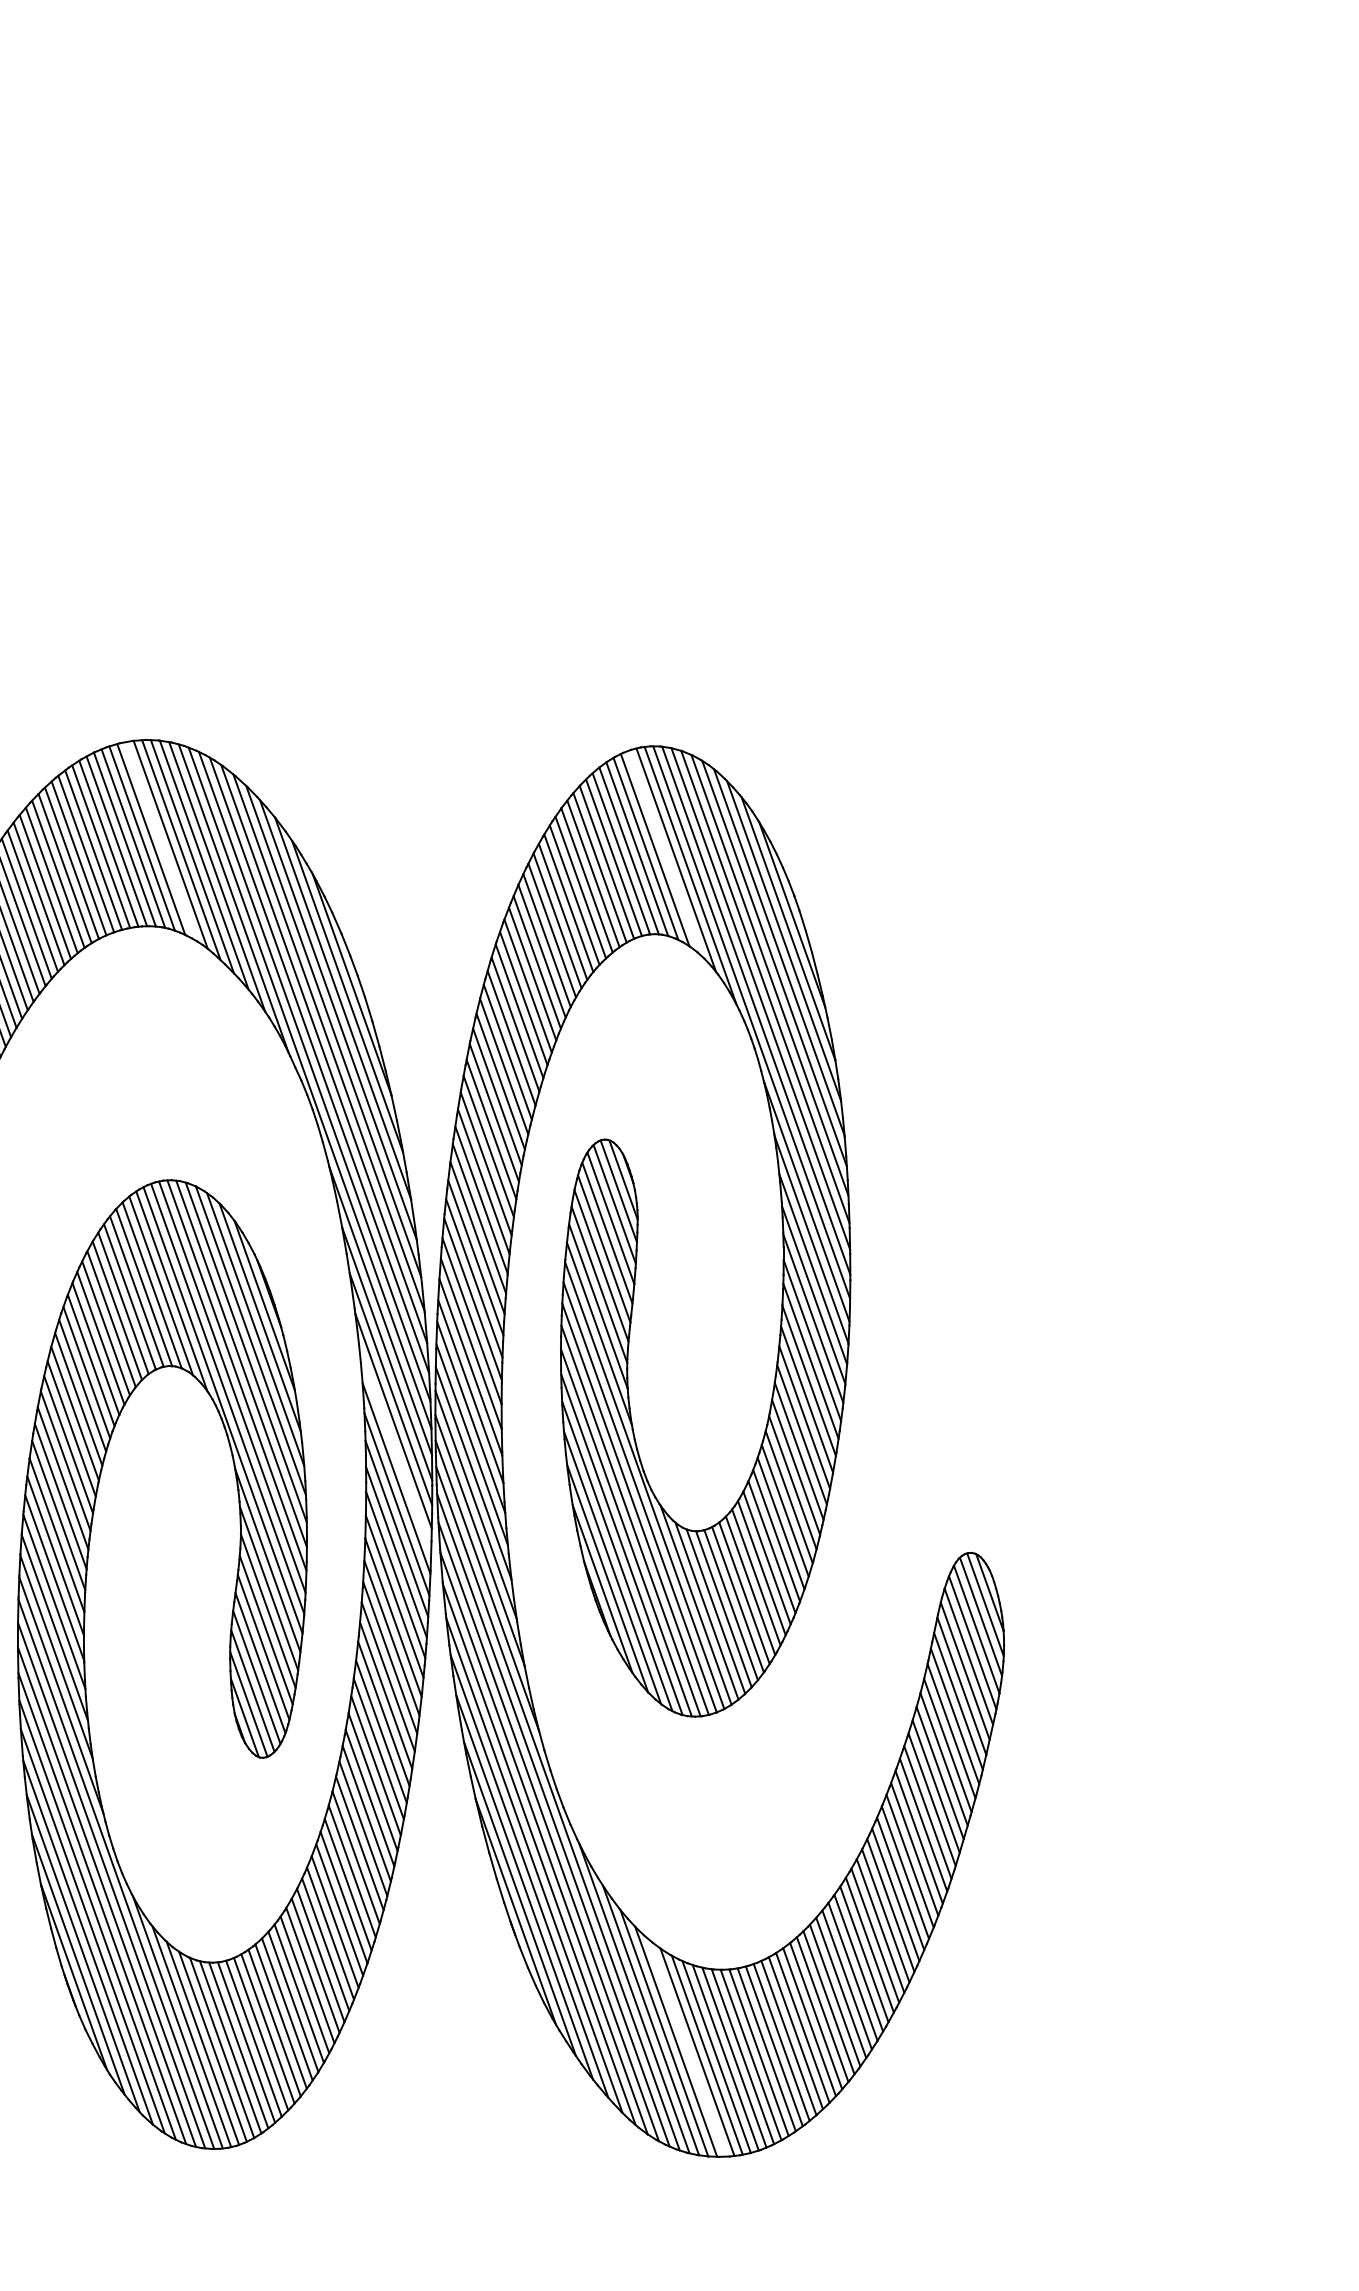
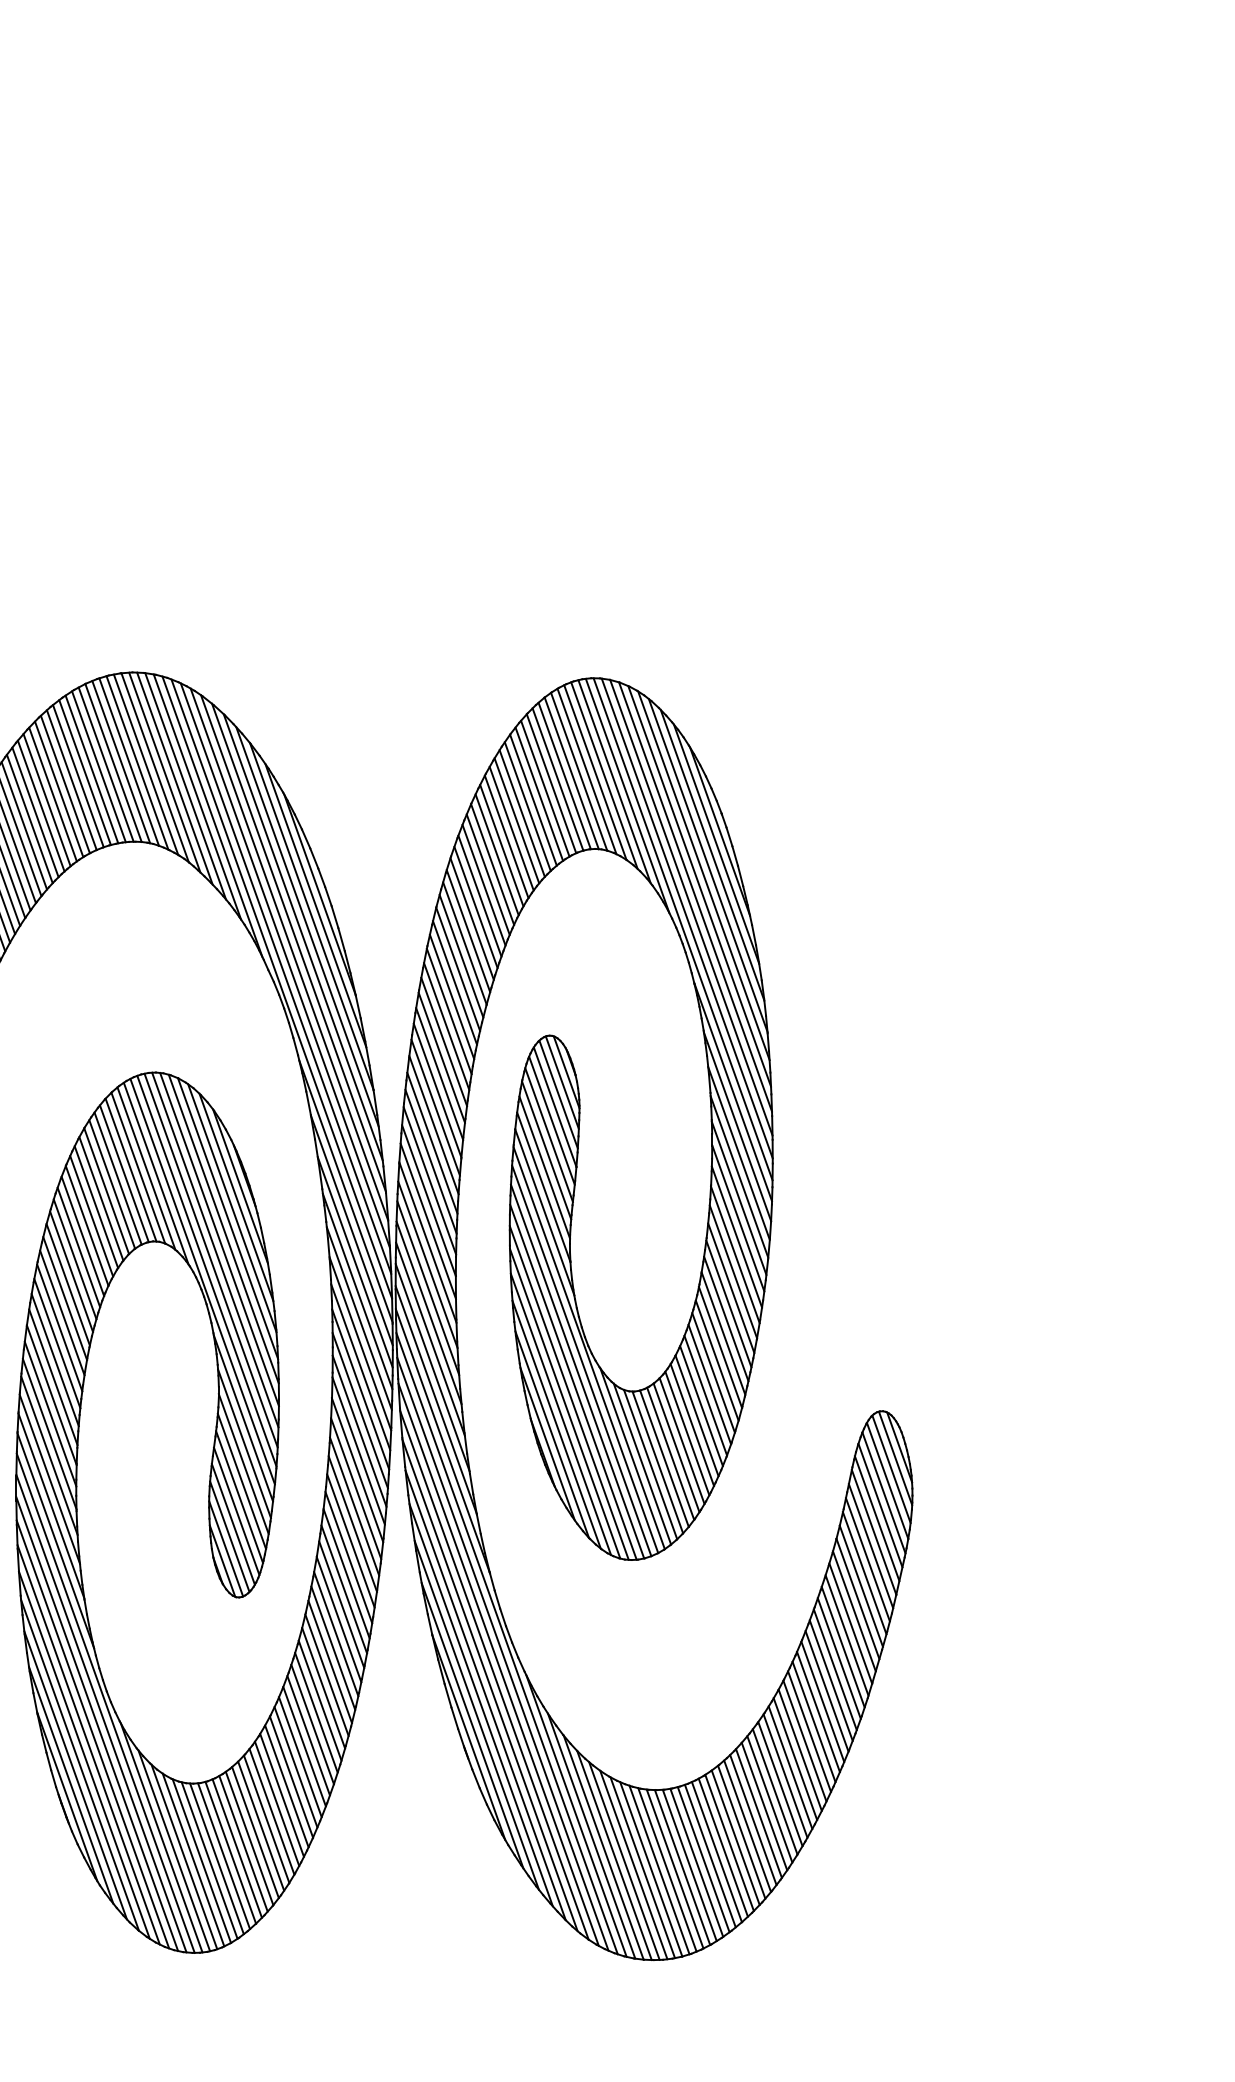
line: (160, 841) -> (145, 764), added
line: (665, 853) -> (604, 775), added
line: (394, 1450) -> (358, 1318), added
line: (687, 2047) -> (624, 1860), added

